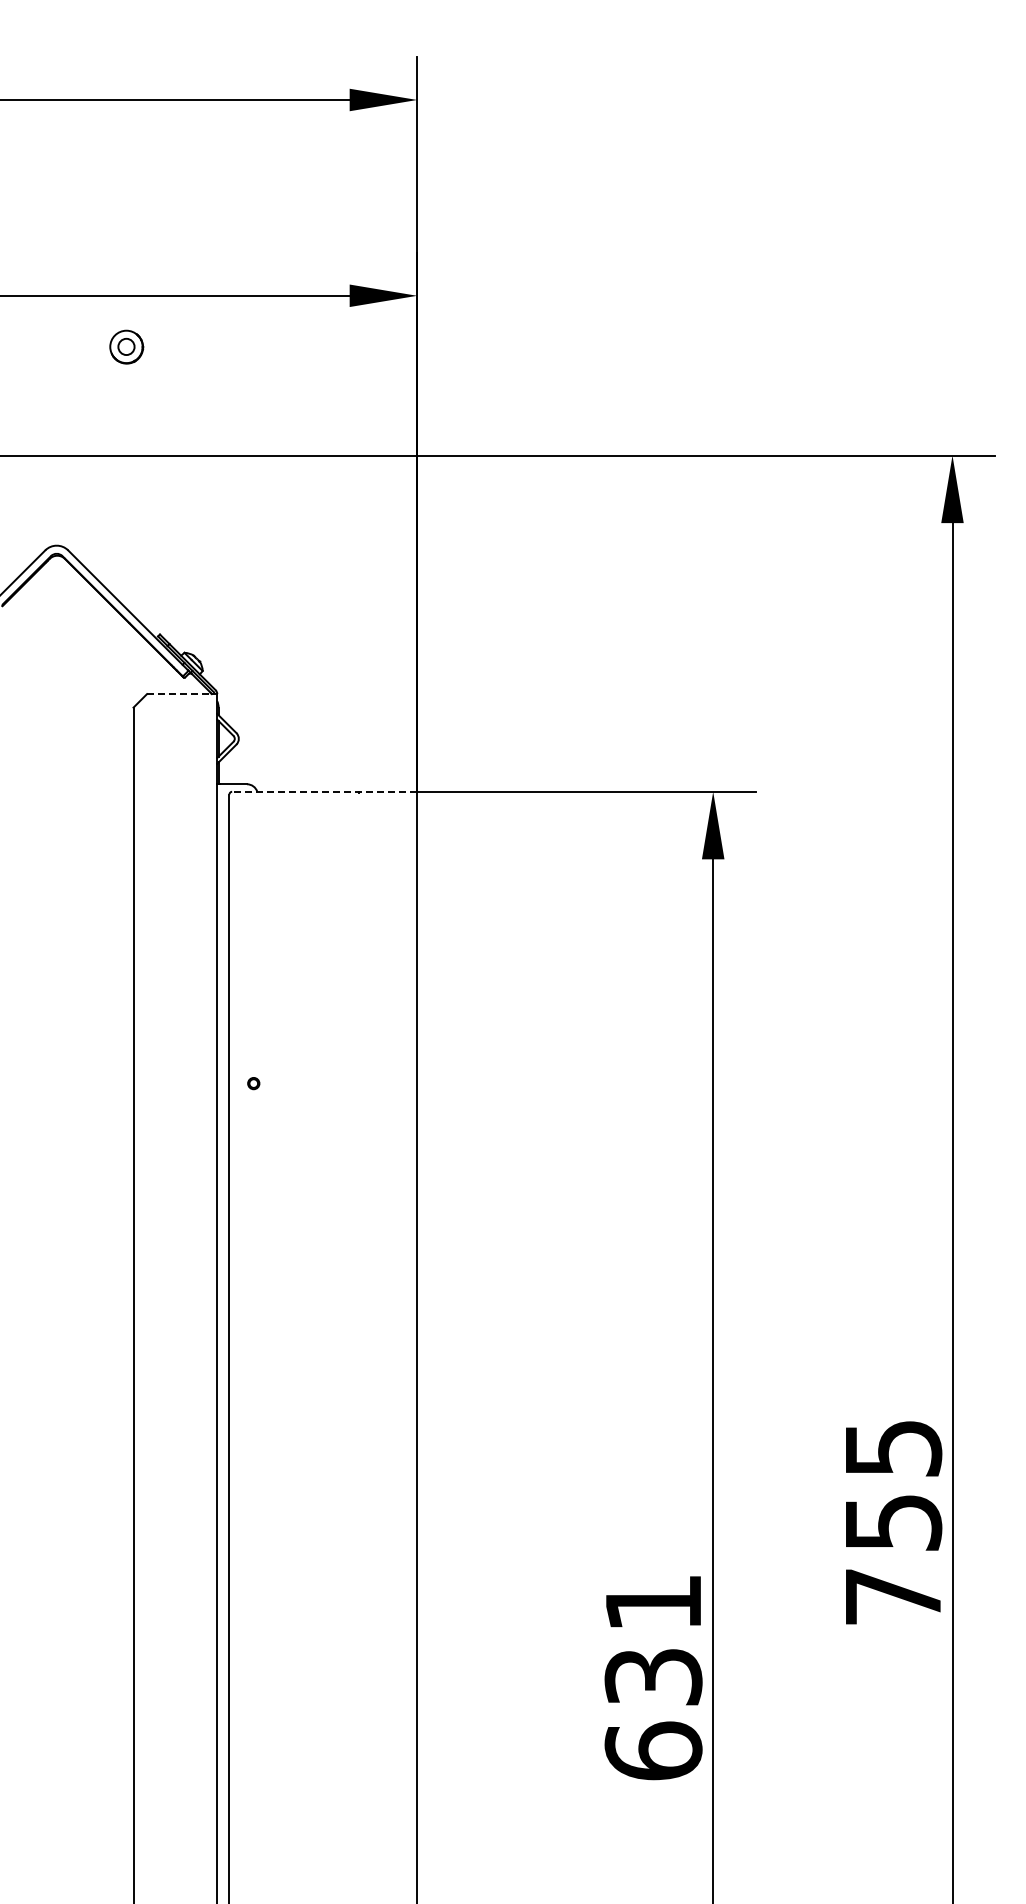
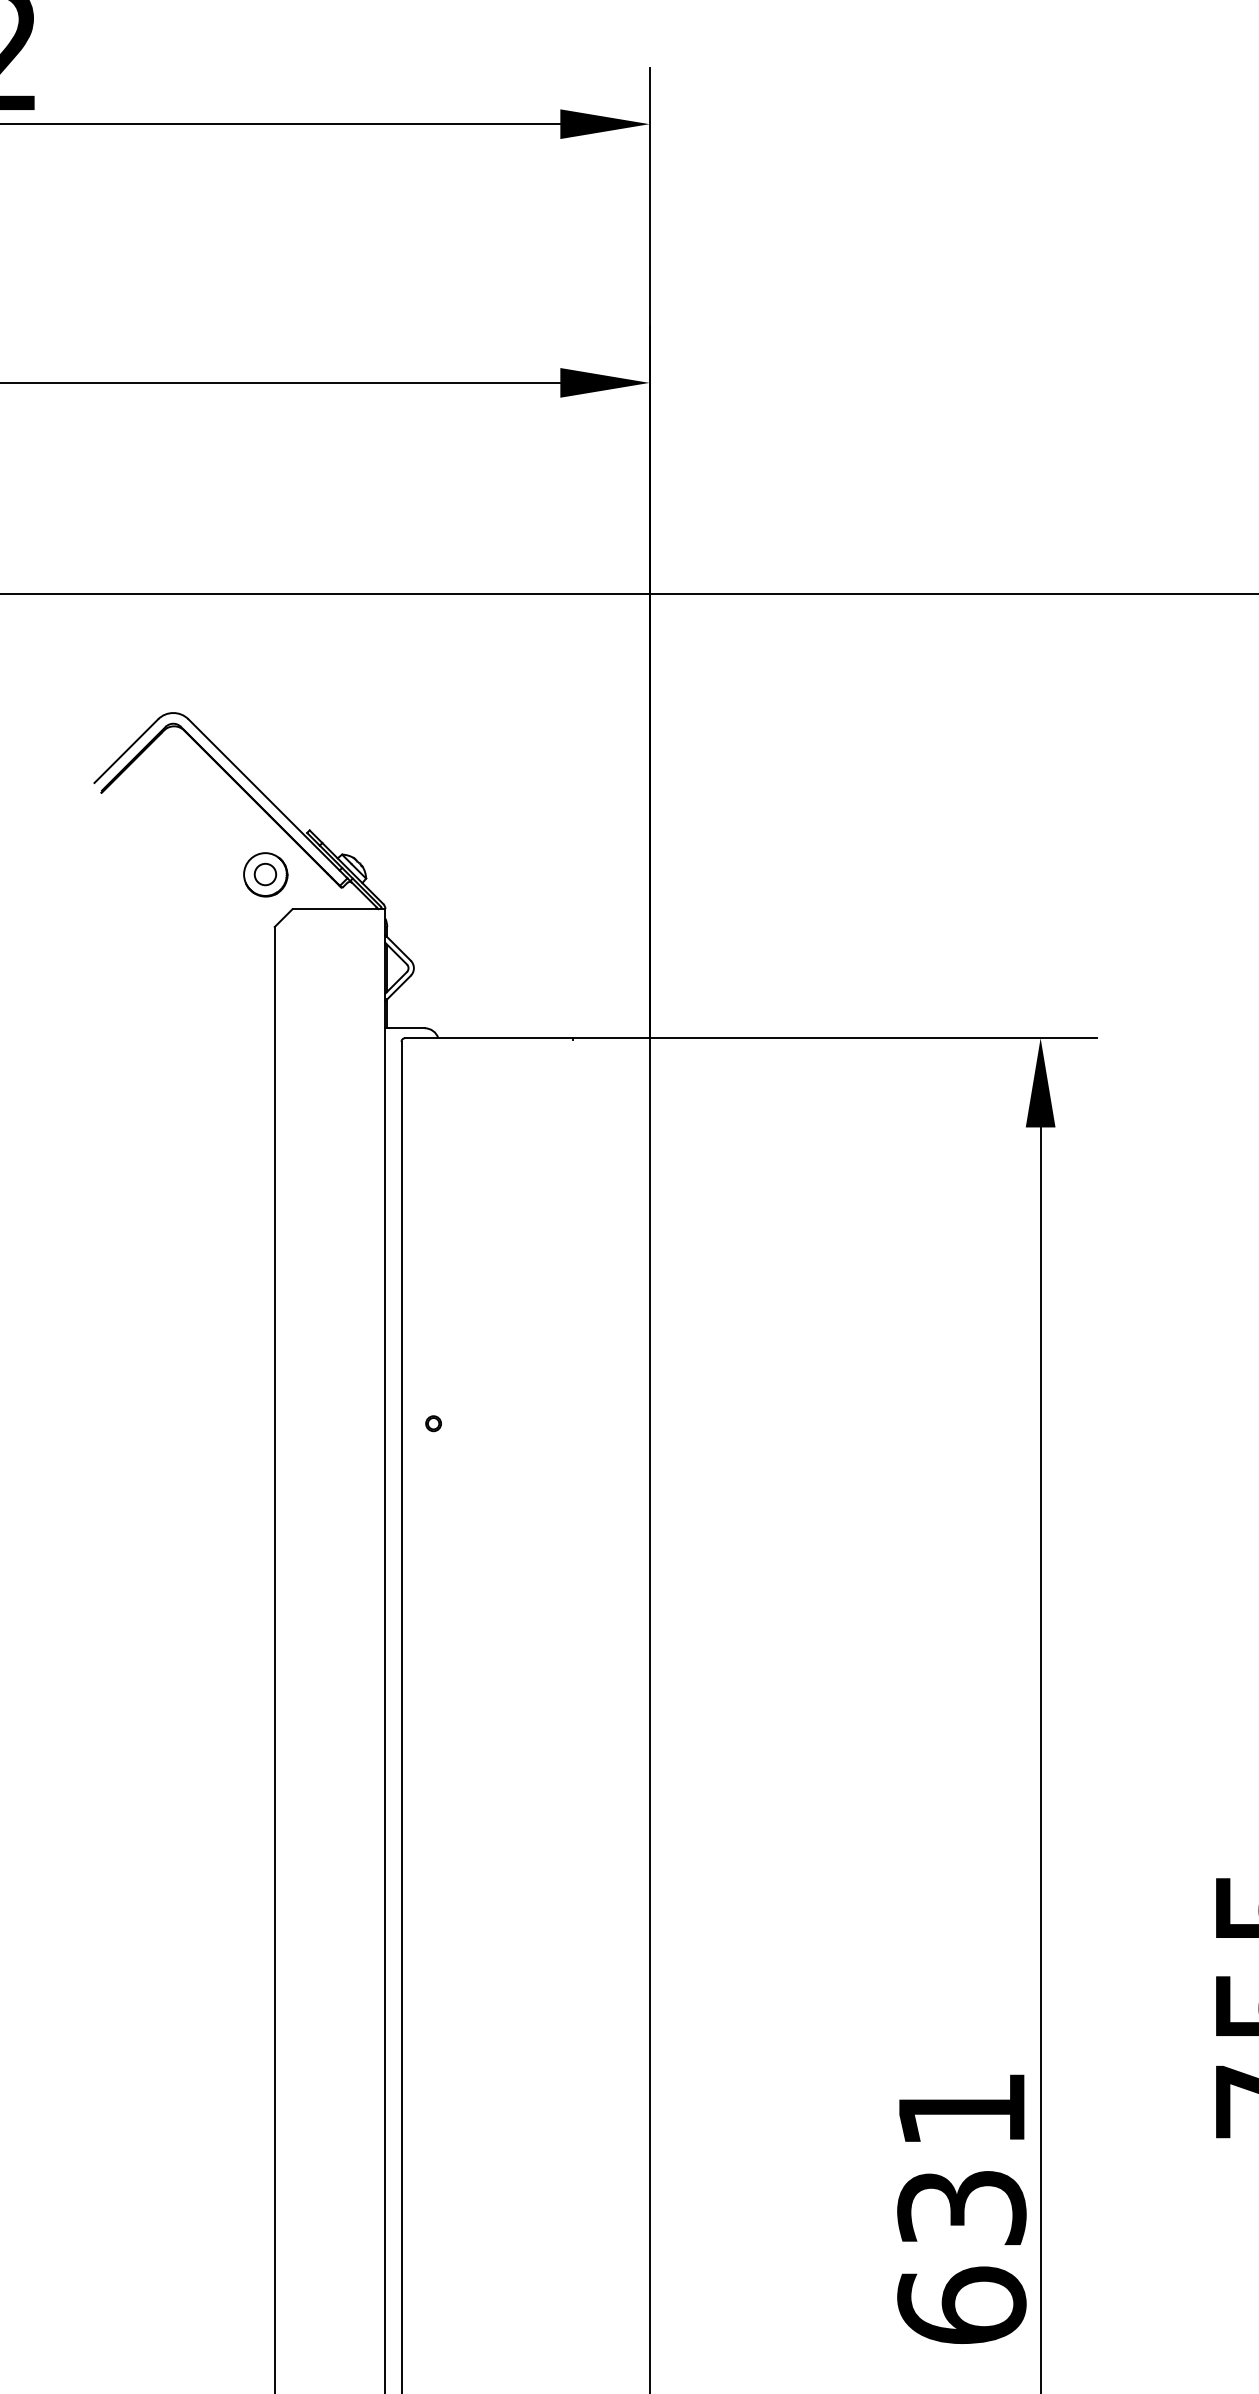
part: (126, 346) -> (265, 873), moved
line: (179, 694) -> (335, 909), dashed -> solid
line: (324, 791) -> (527, 1037), dashed -> solid

